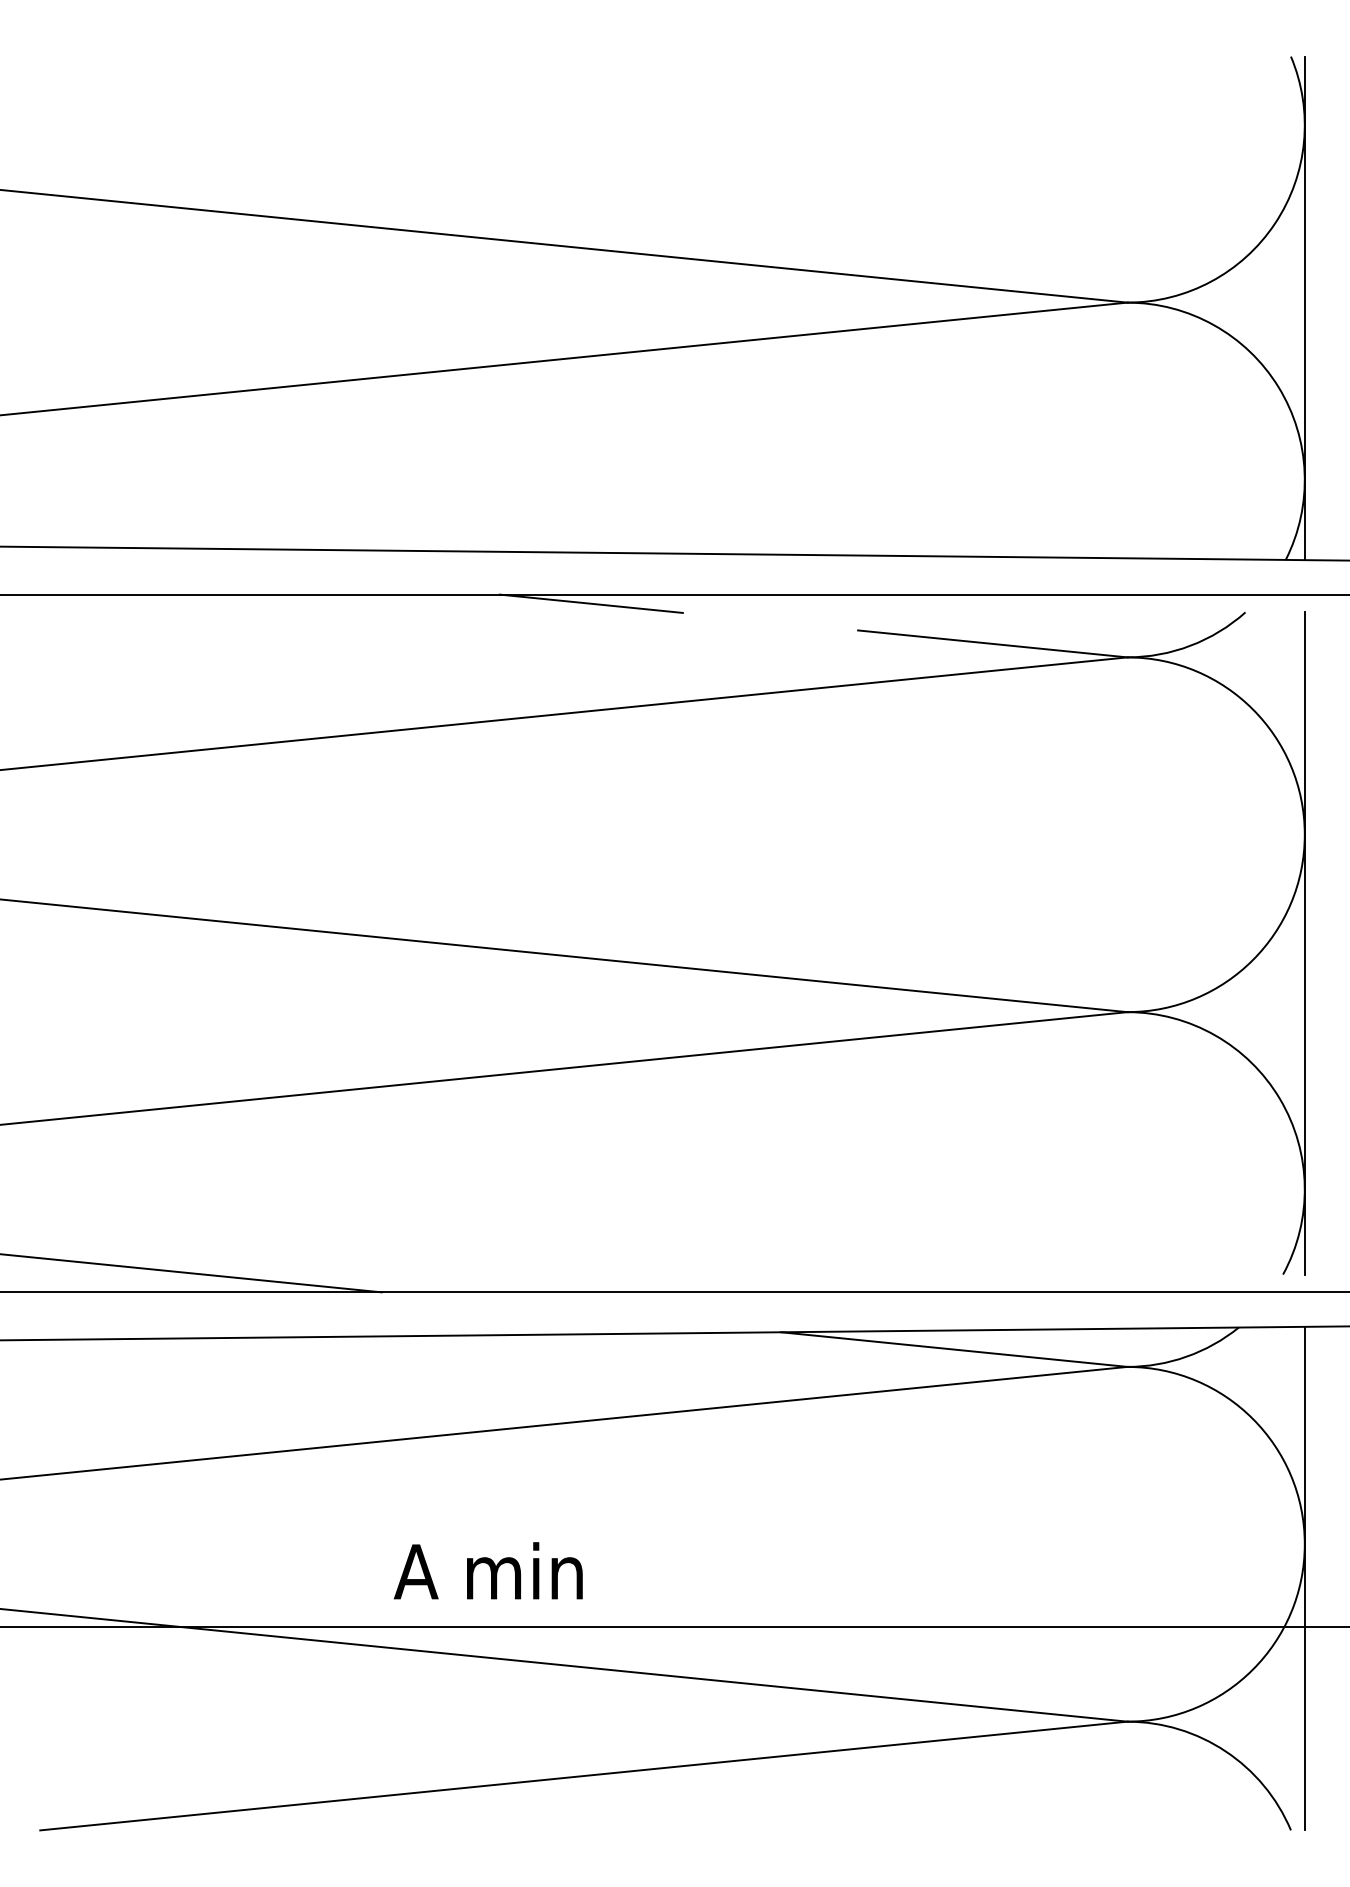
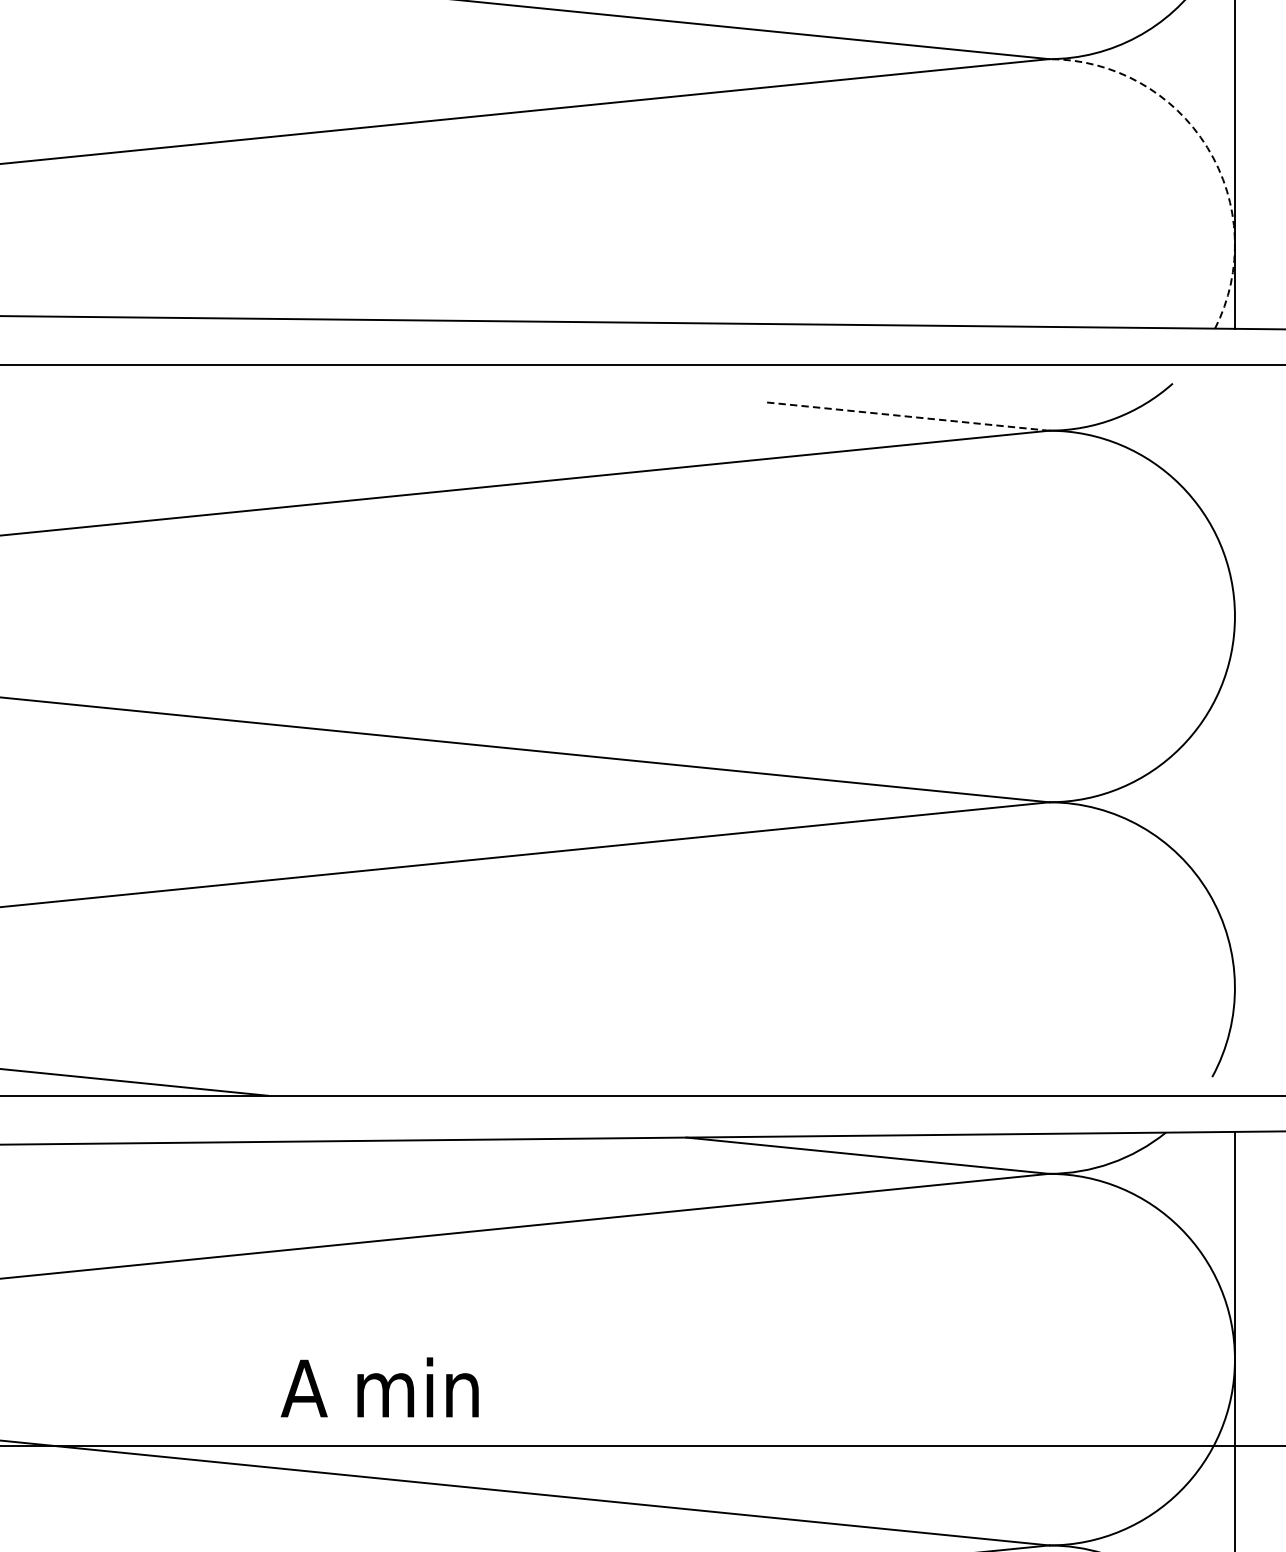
arc: (1278, 387) -> (1207, 148), solid -> dashed
line: (590, 603) -> (486, 374), removed
line: (993, 643) -> (908, 416), solid -> dashed
line: (1304, 943) -> (1234, 730), removed

